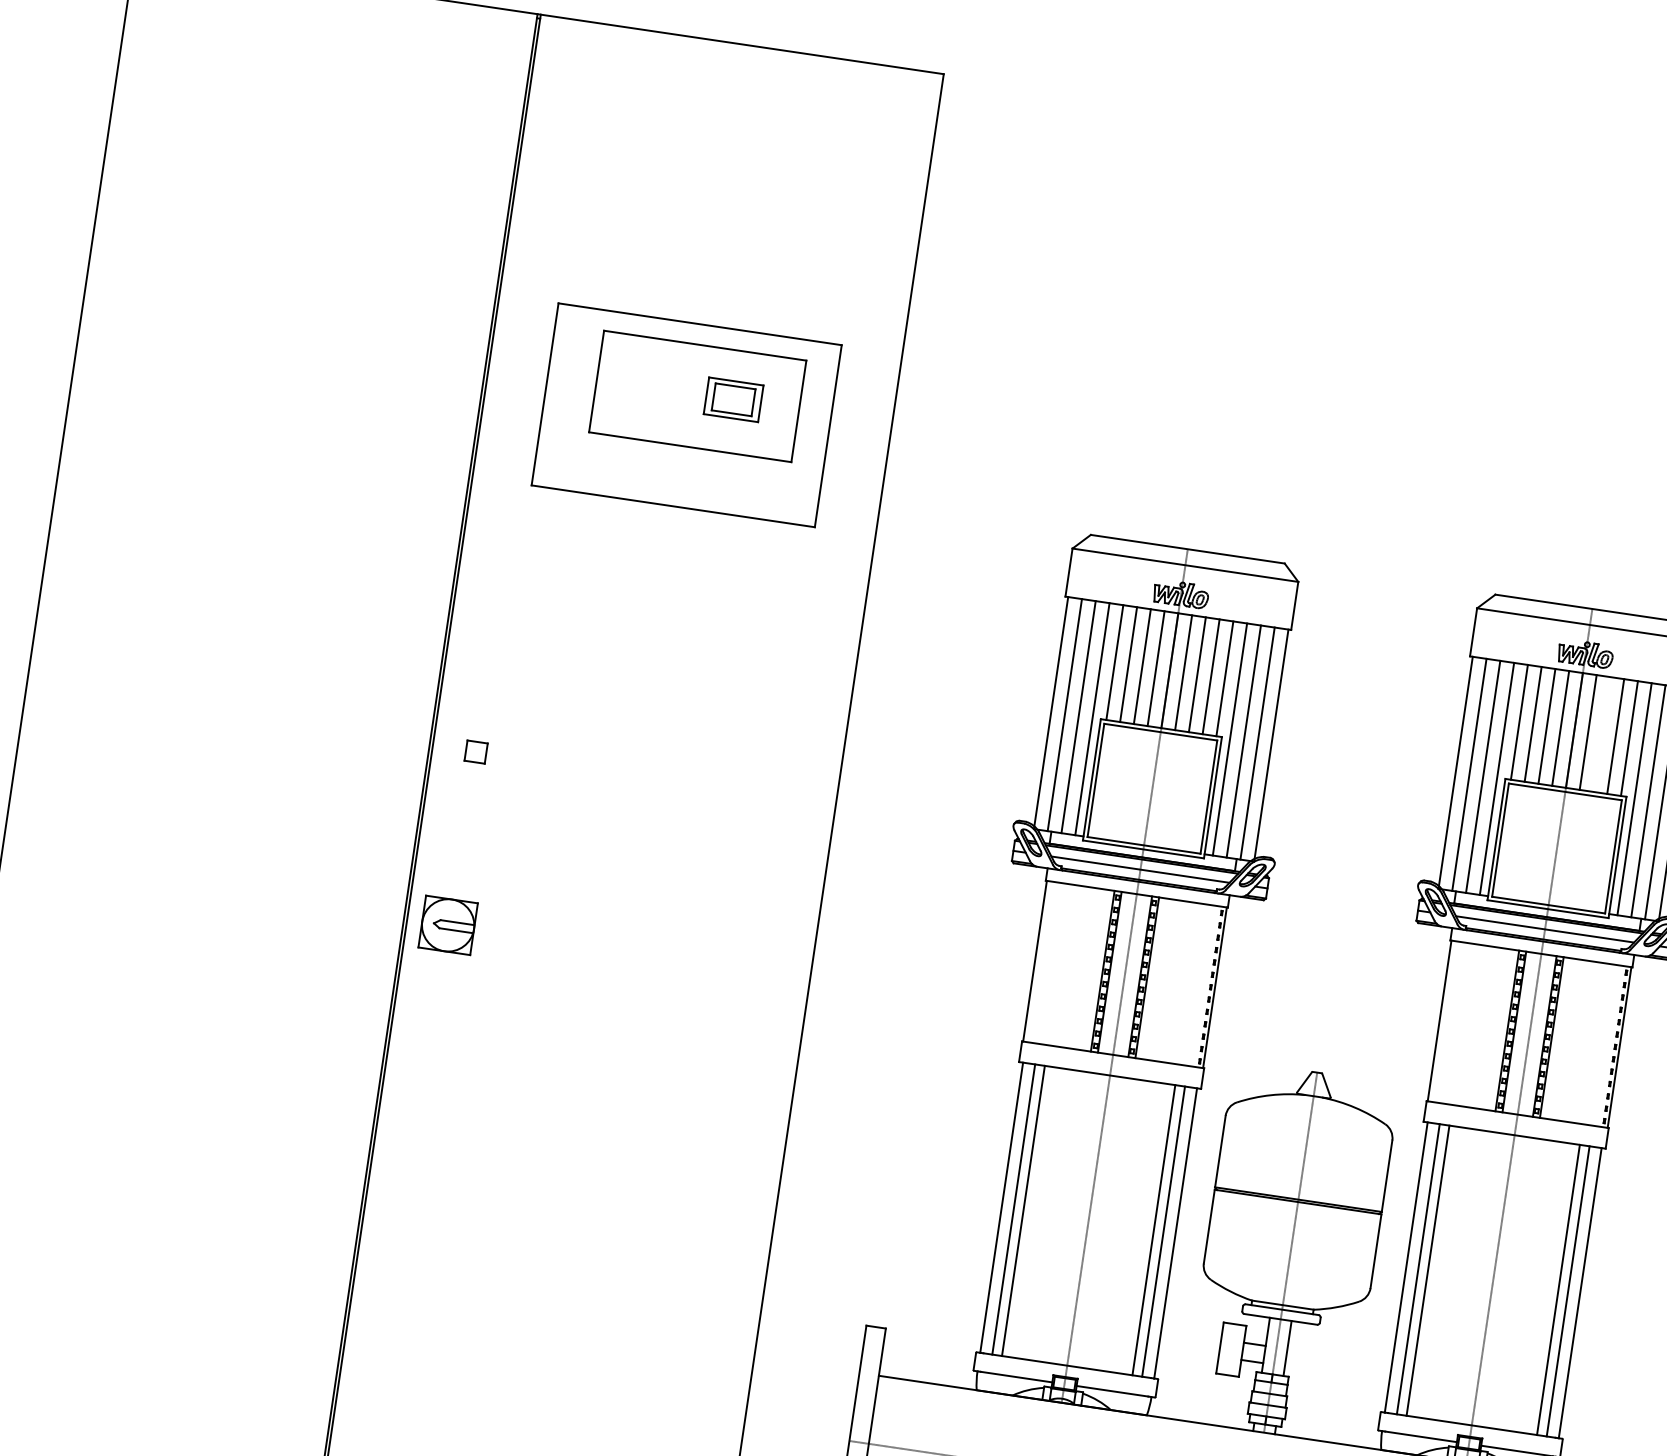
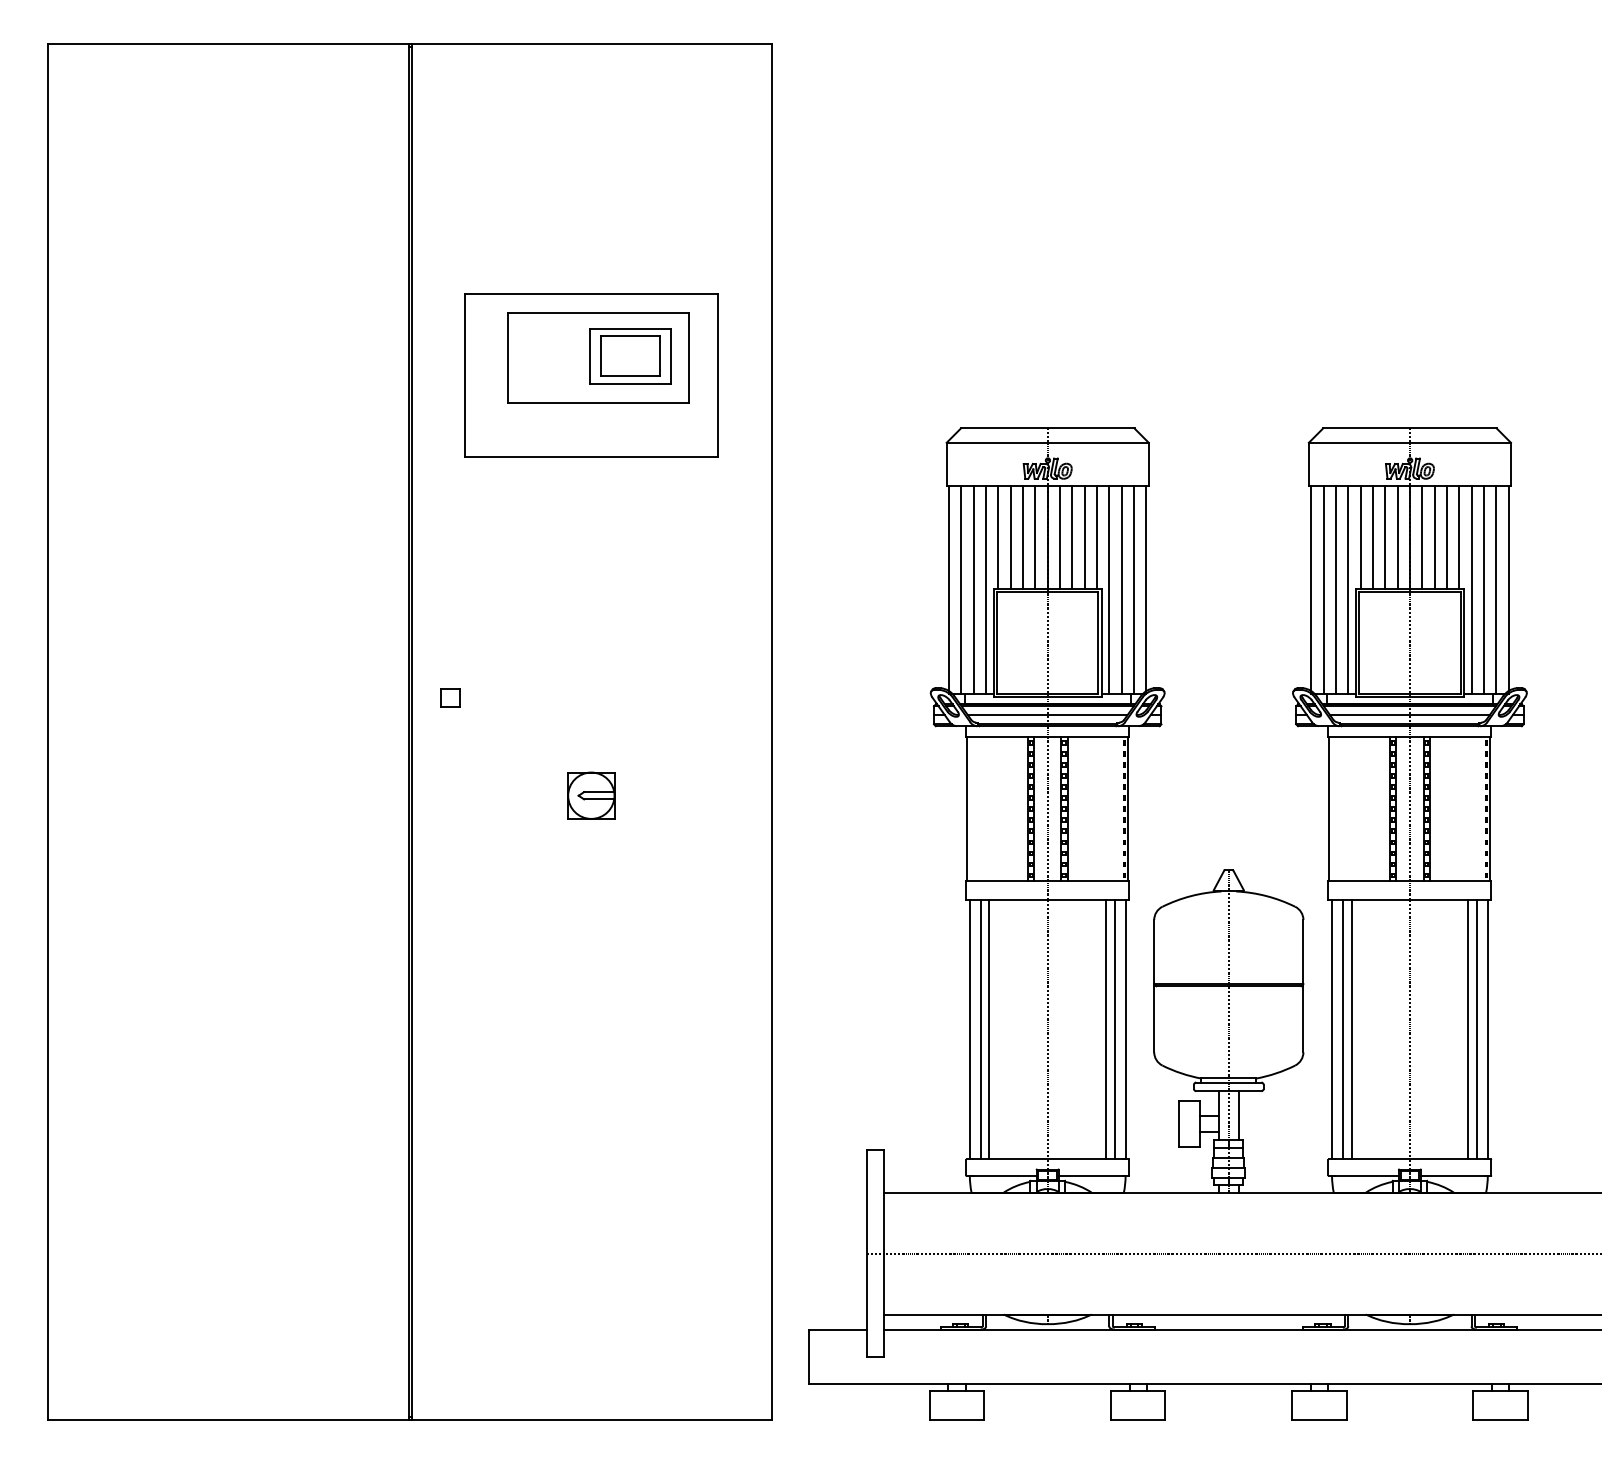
part: (733, 400) -> (630, 356), size x1.67
line: (1602, 733) -> (1434, 536), added
part: (448, 925) -> (591, 795), moved

